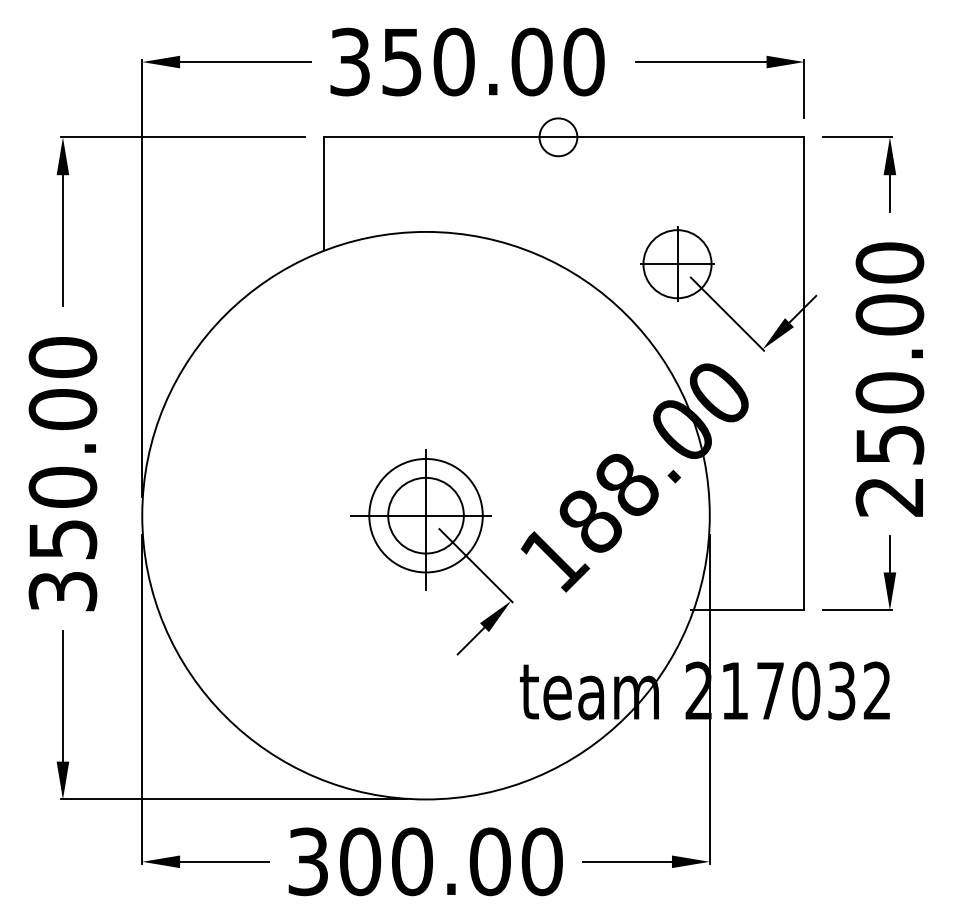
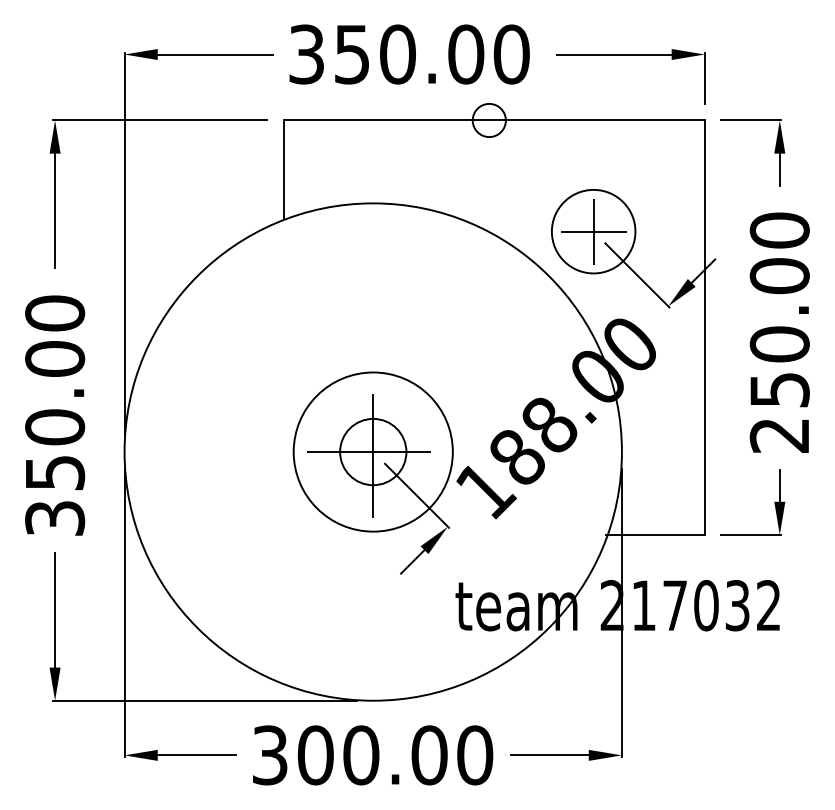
circle: (677, 264) -> (593, 231), size x1.4
circle: (426, 515) -> (373, 451), size x1.6

